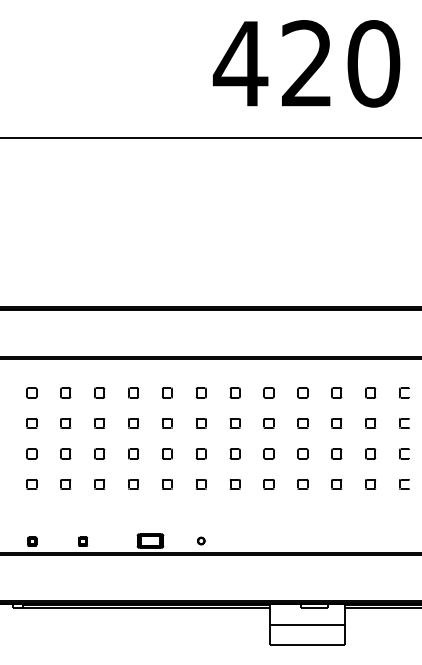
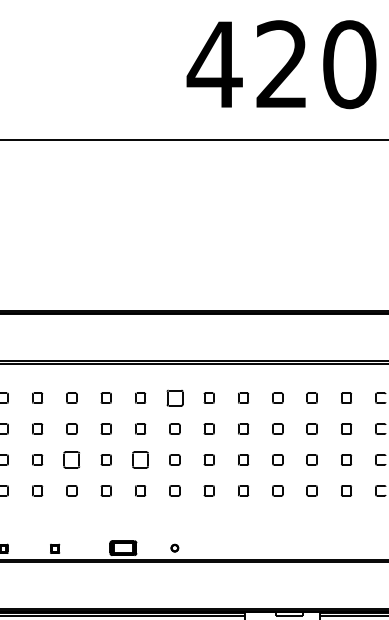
part: (200, 392) -> (174, 397), size x1.6
part: (99, 453) -> (71, 459), size x1.6
part: (167, 453) -> (140, 459), size x1.6

